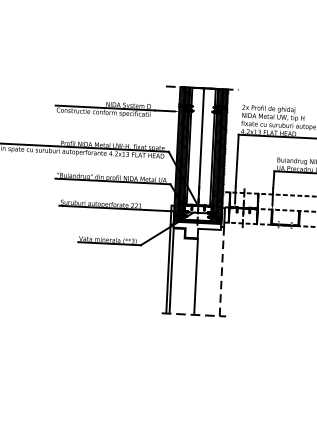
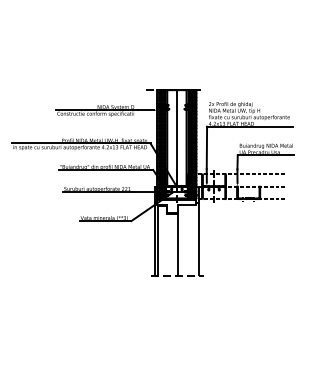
line: (221, 271) -> (198, 239), dashed -> solid

